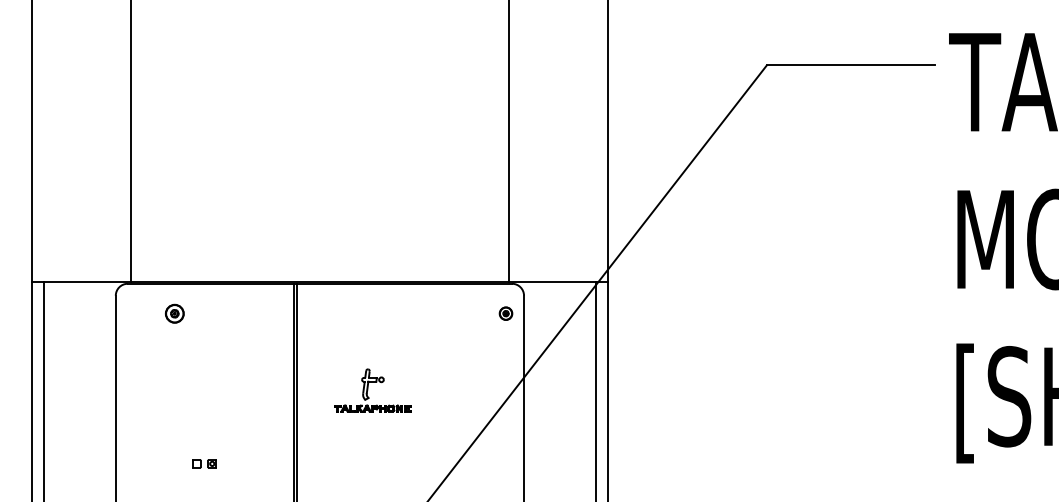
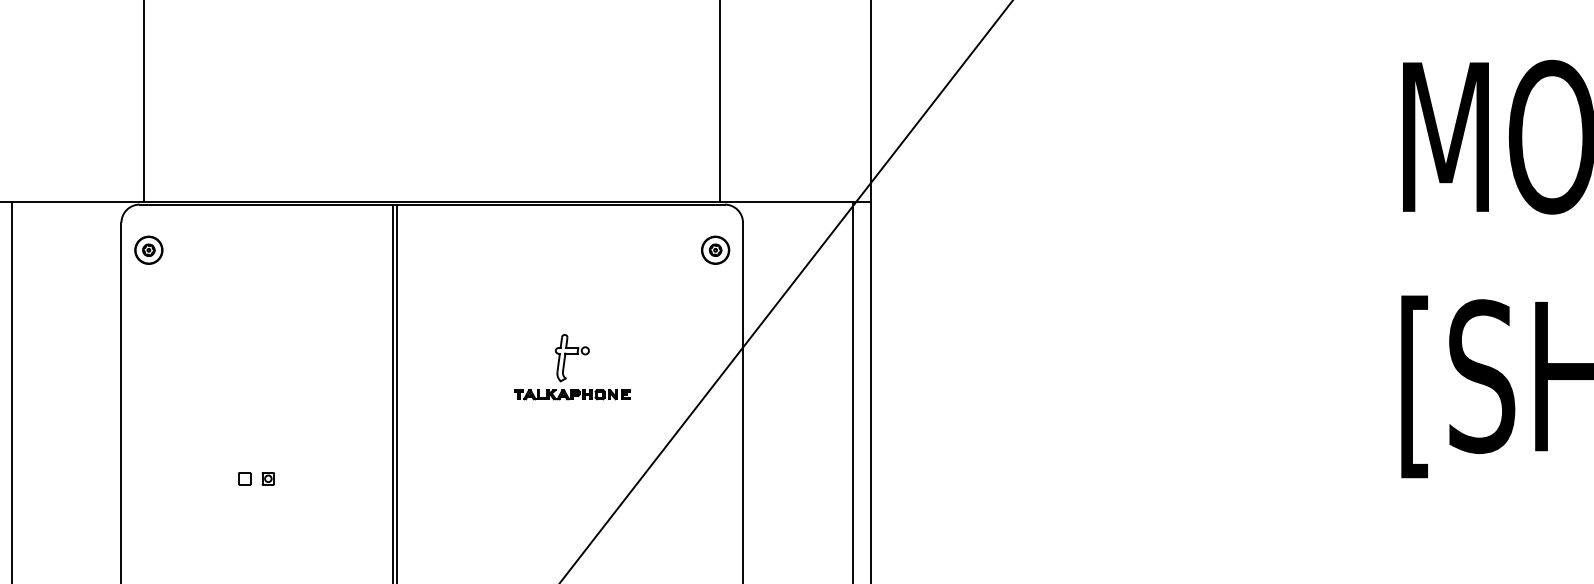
part: (174, 313) -> (148, 249), moved
part: (505, 313) -> (714, 249), size x1.43
part: (372, 390) -> (571, 367), moved

